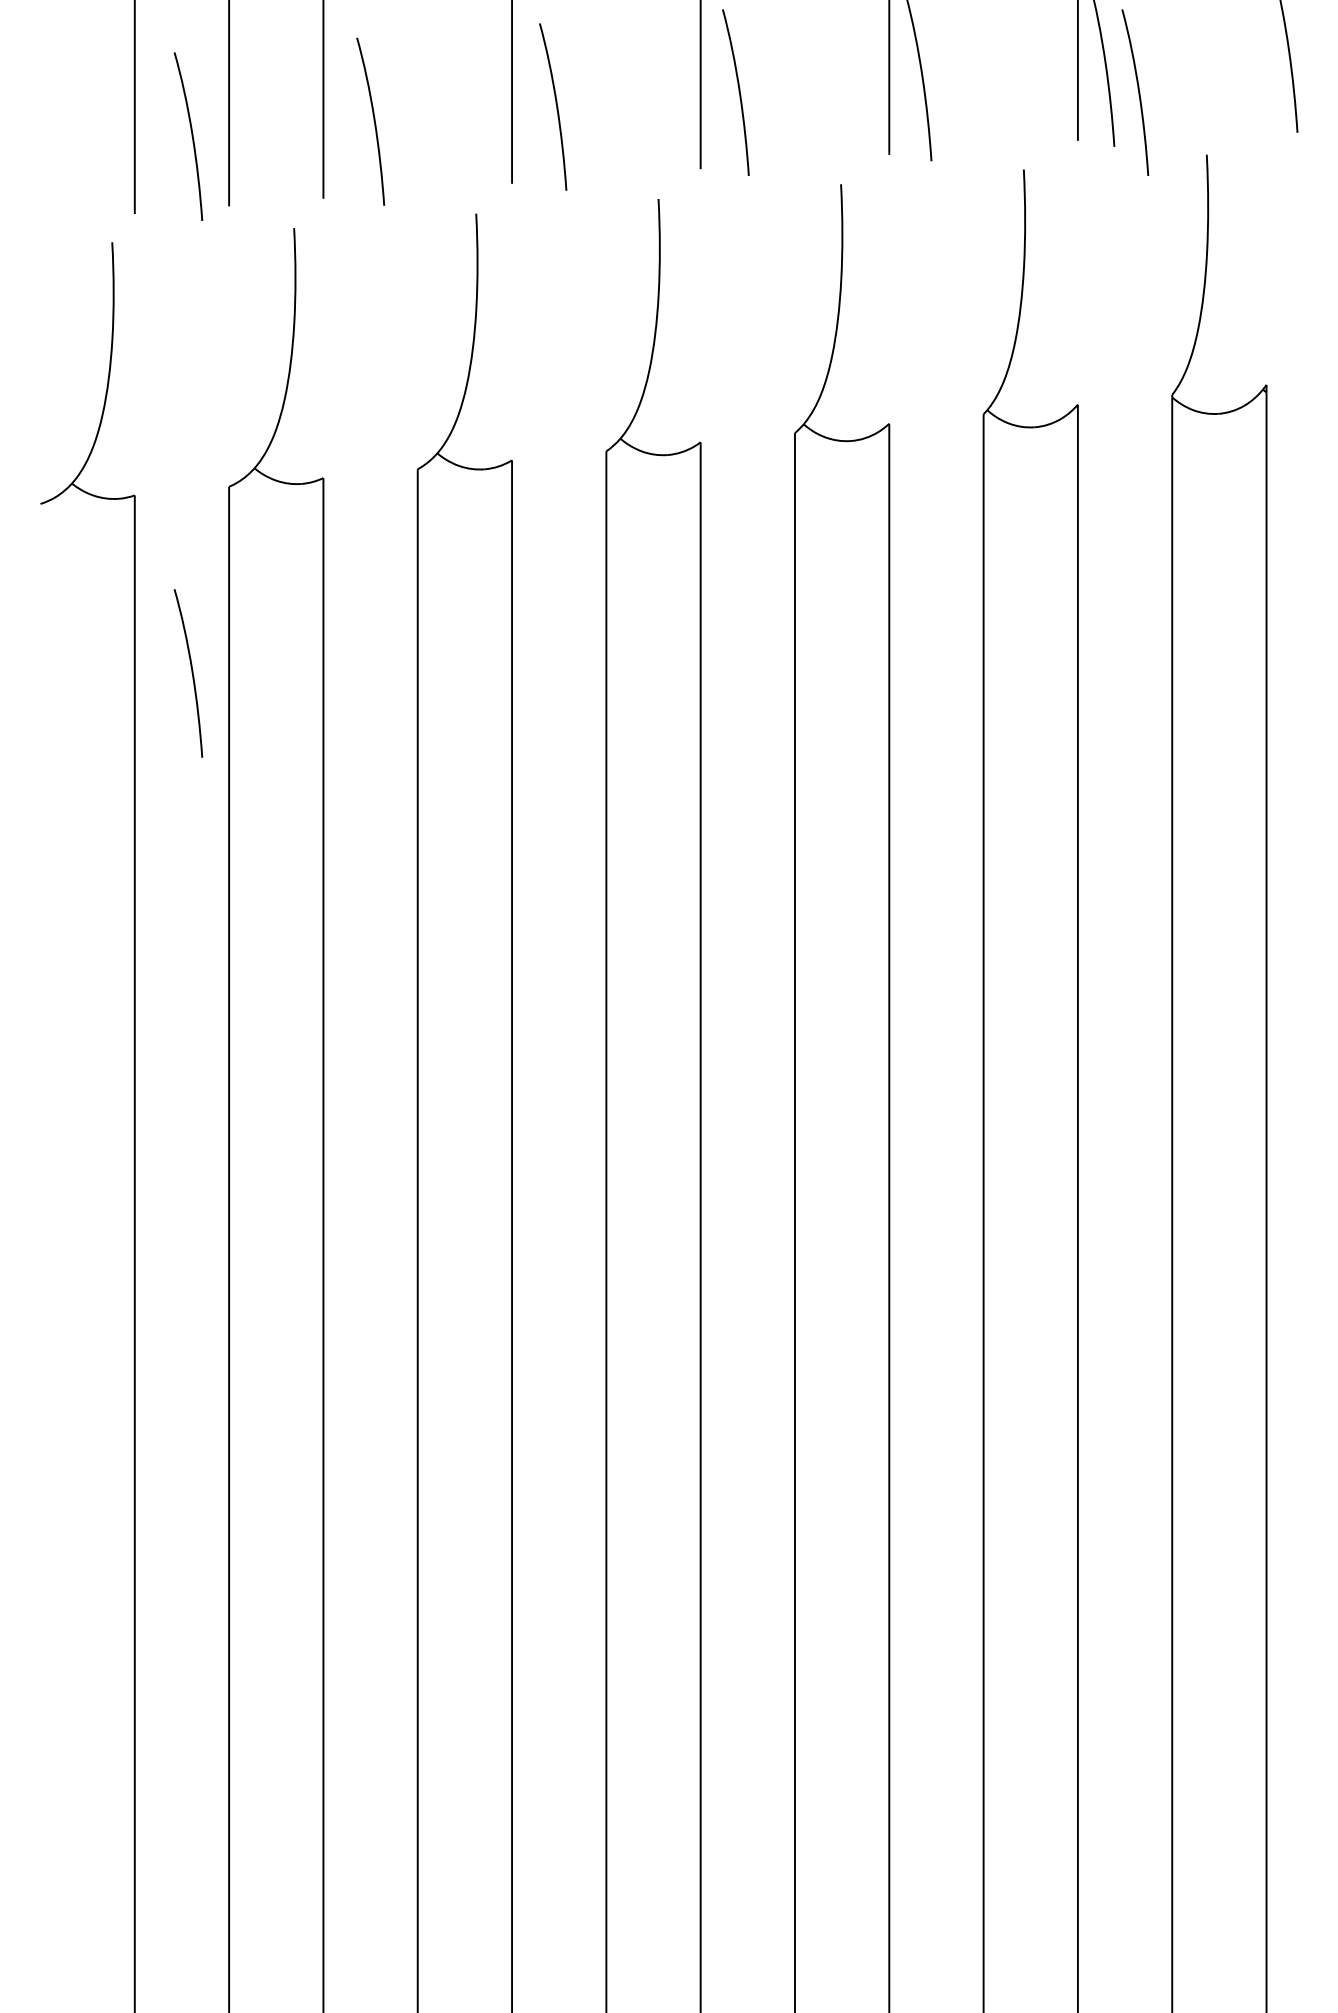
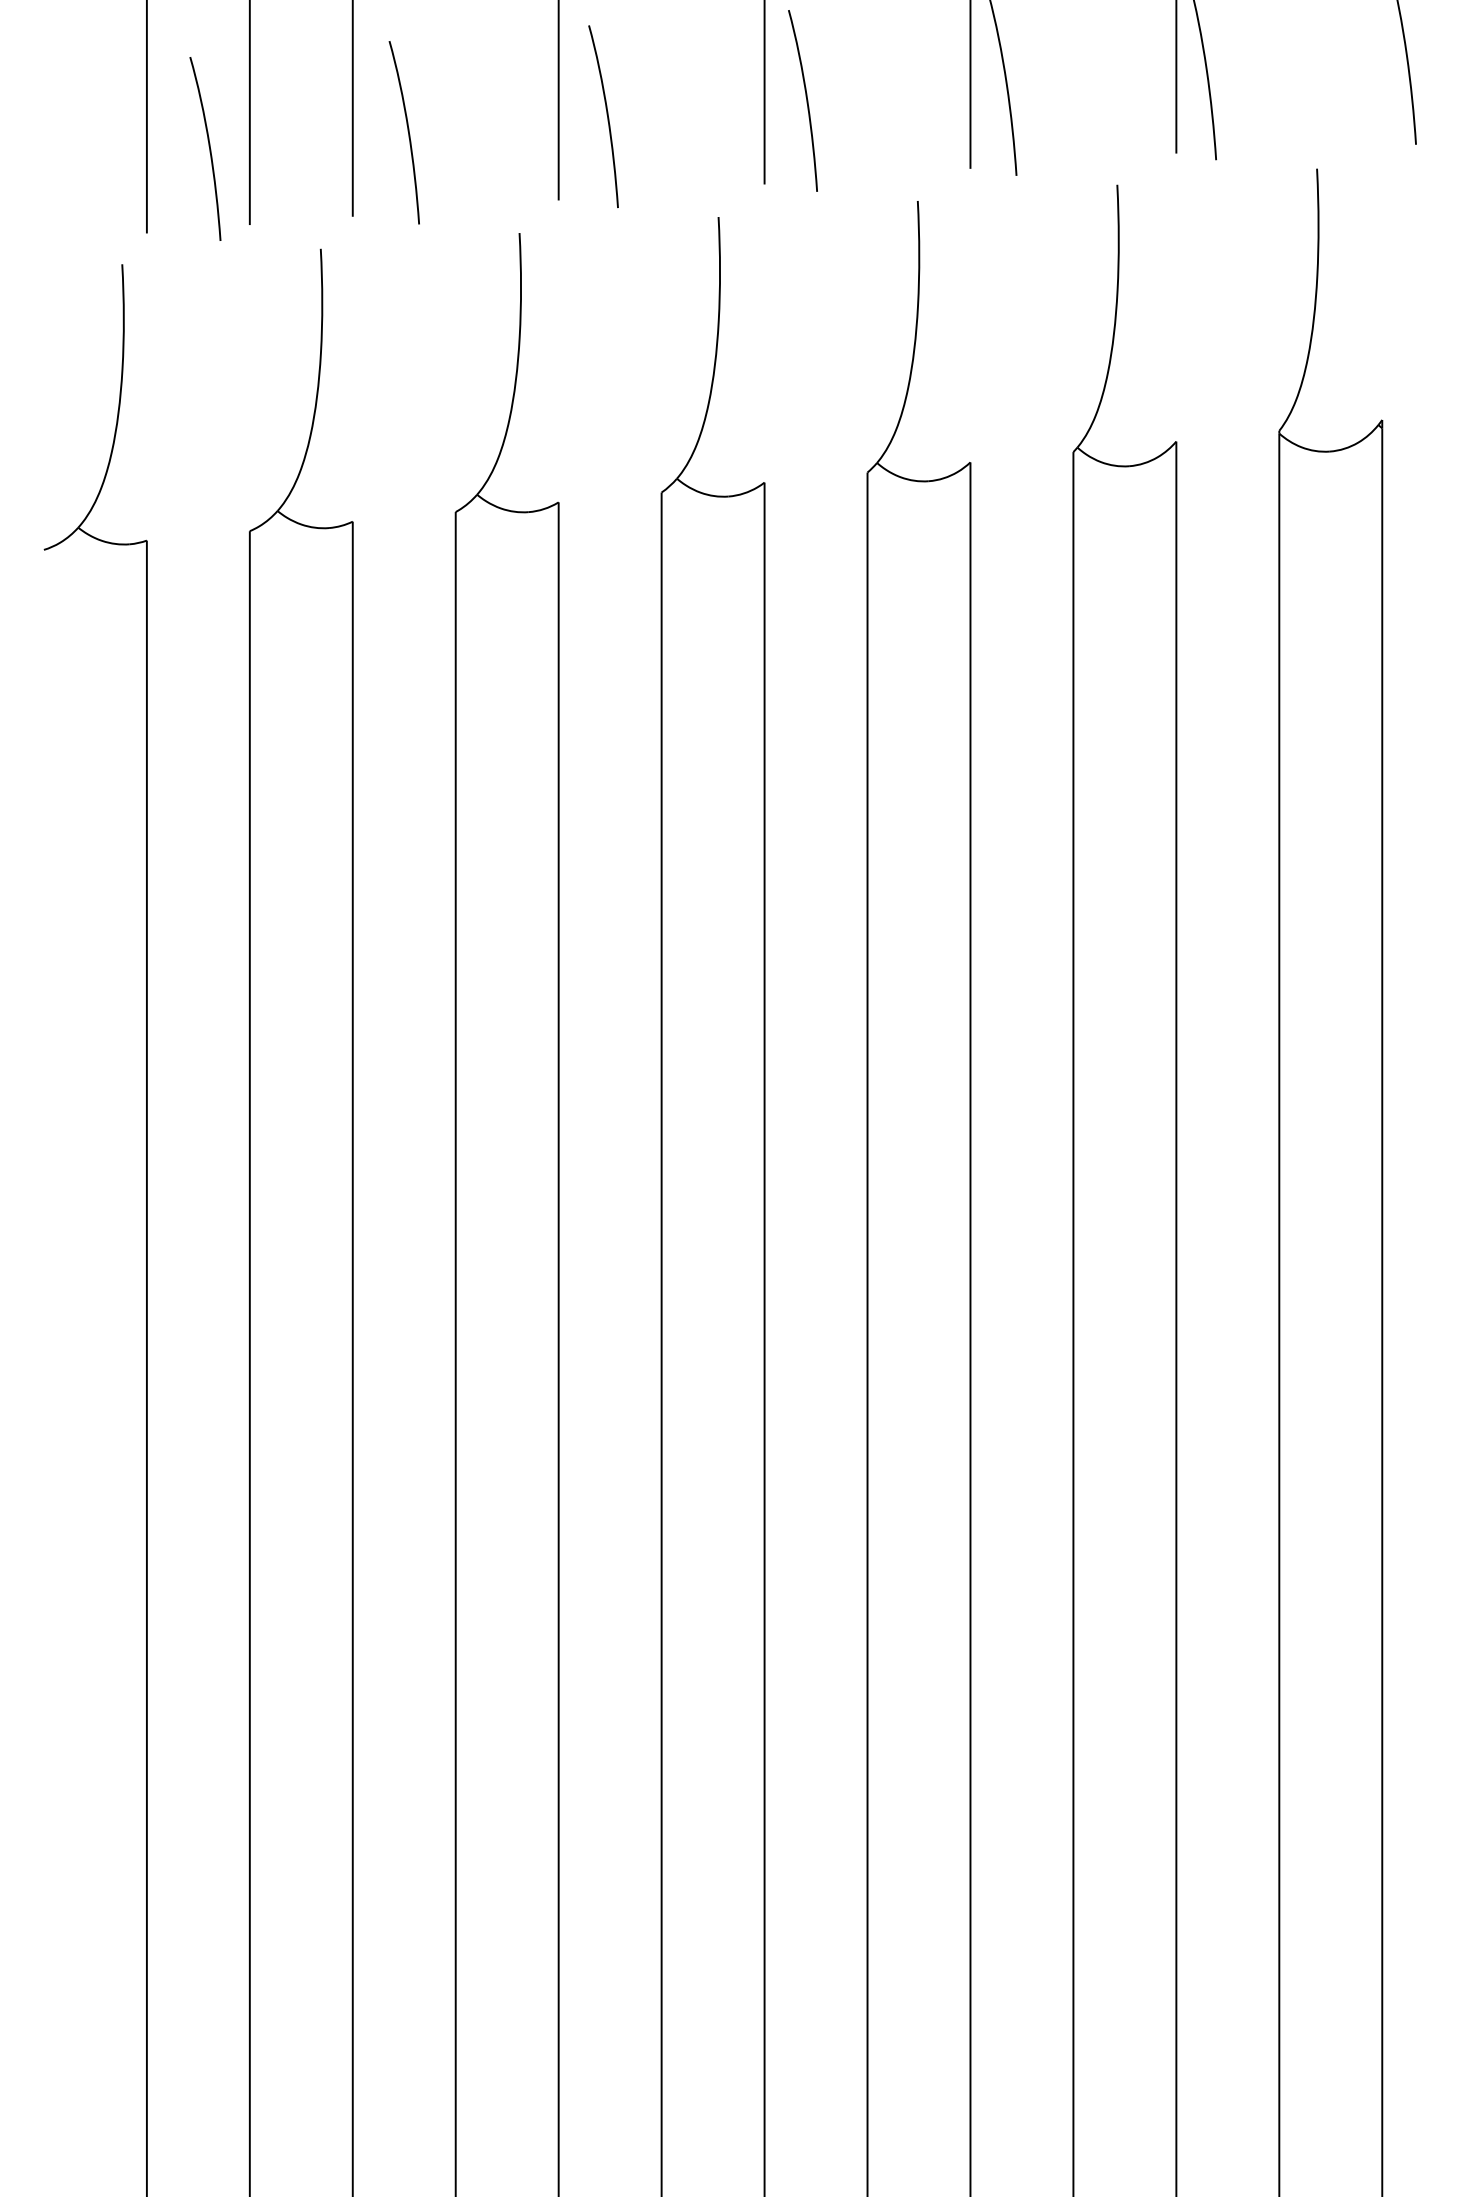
curve: (1138, 92) -> (1242, 100), removed
curve: (191, 671) -> (208, 732), removed

